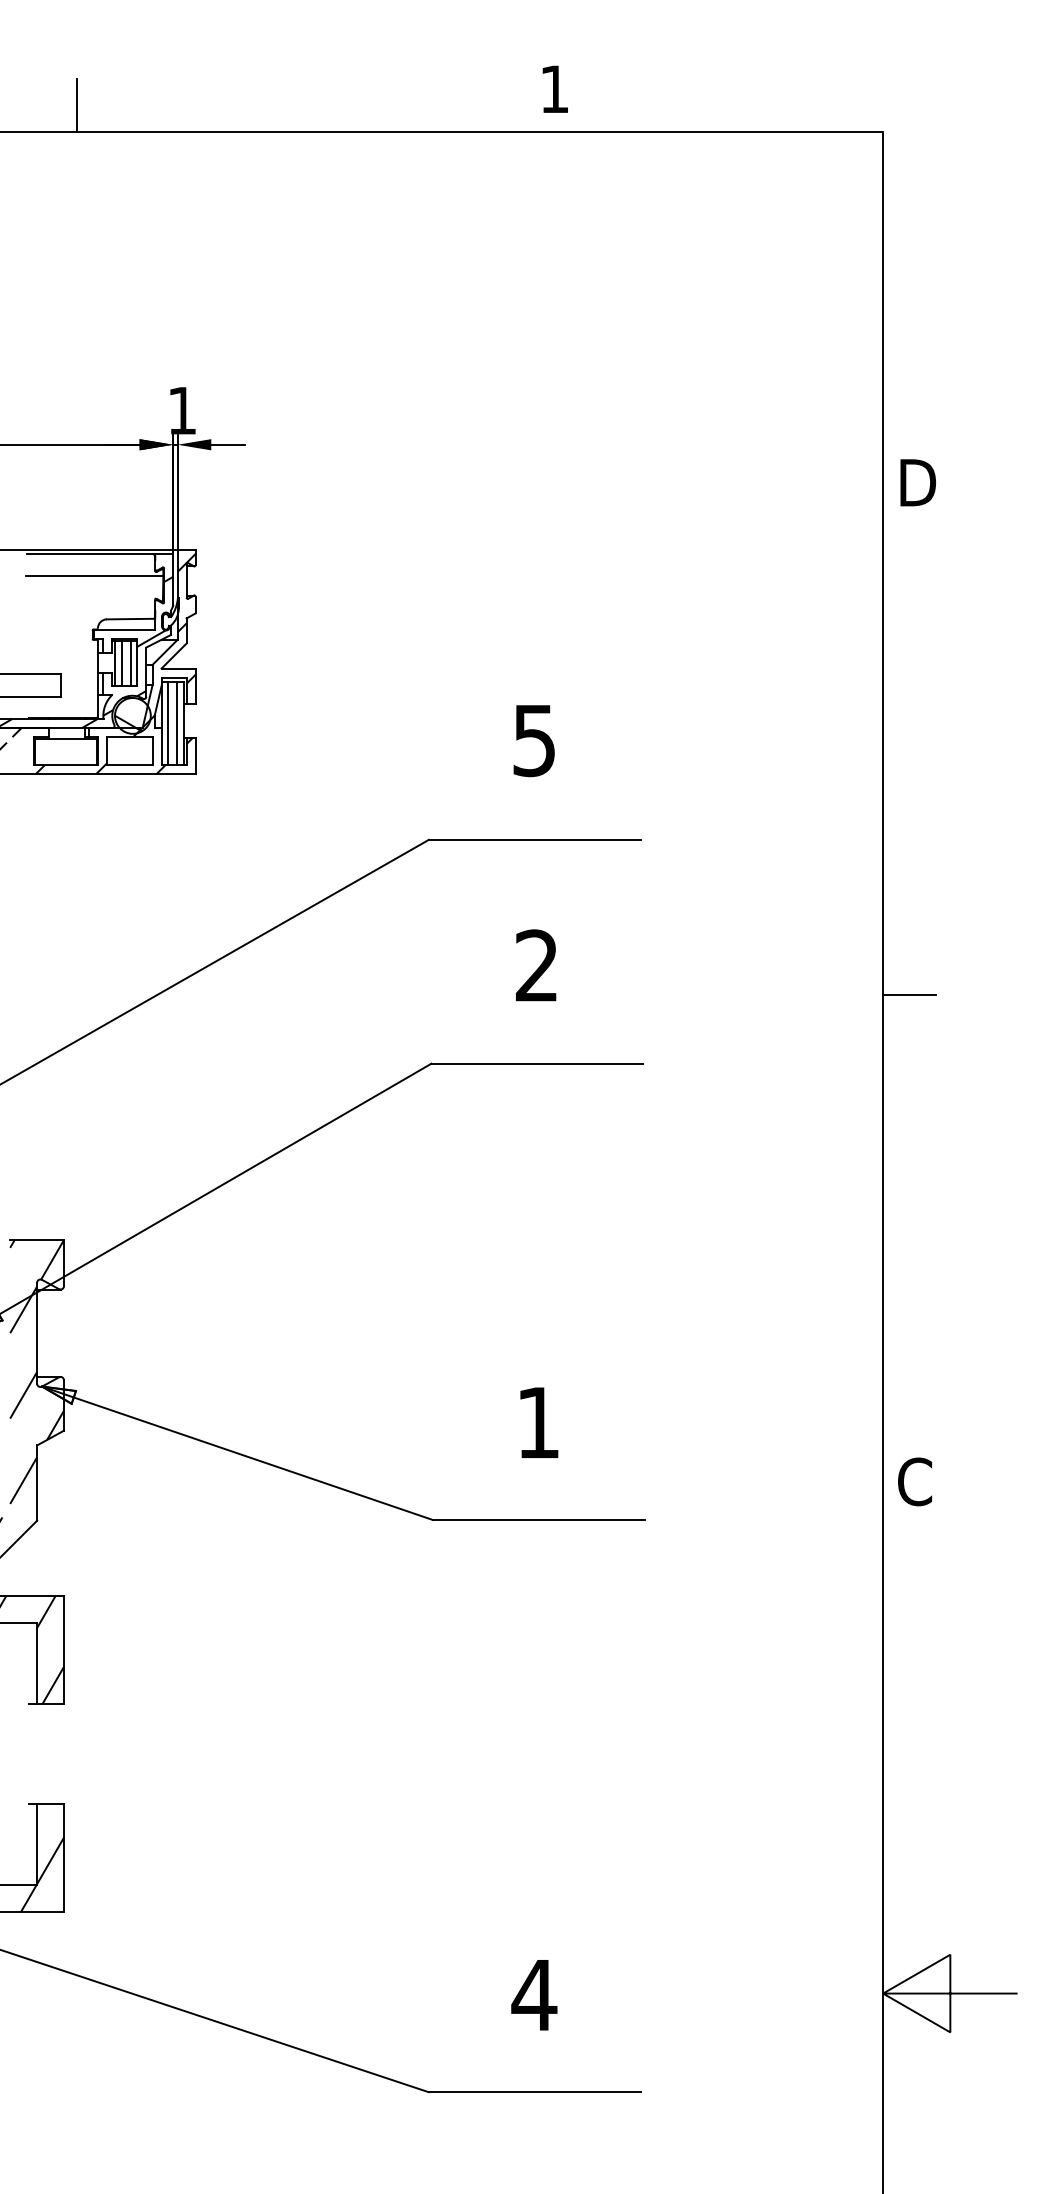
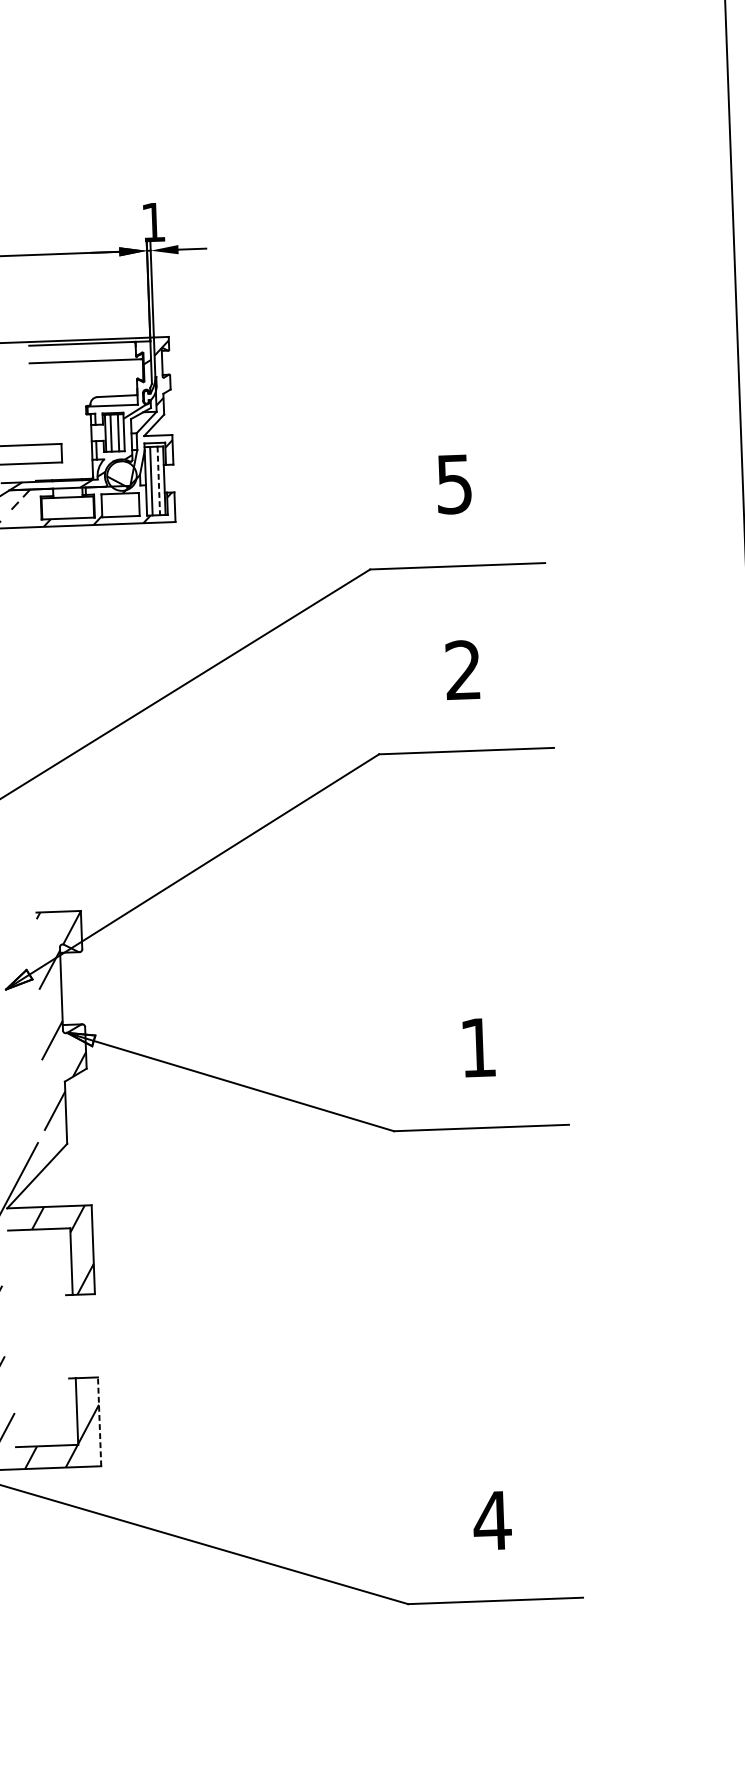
line: (177, 723) -> (159, 480), solid -> dashed
line: (63, 1858) -> (99, 1422), solid -> dashed

